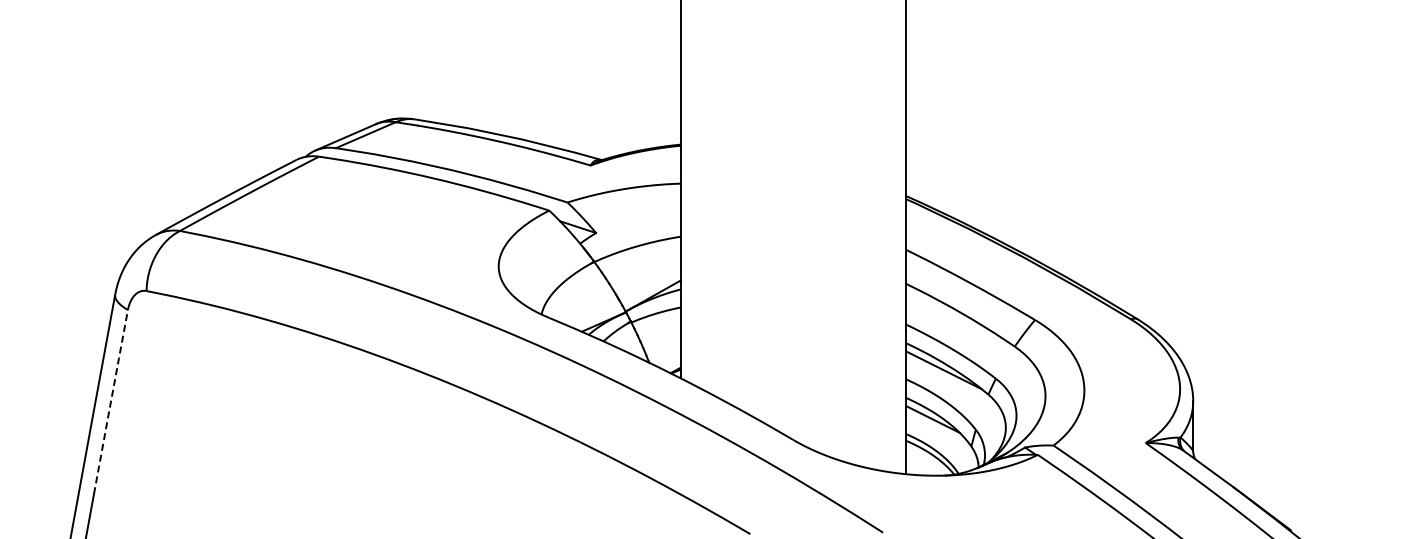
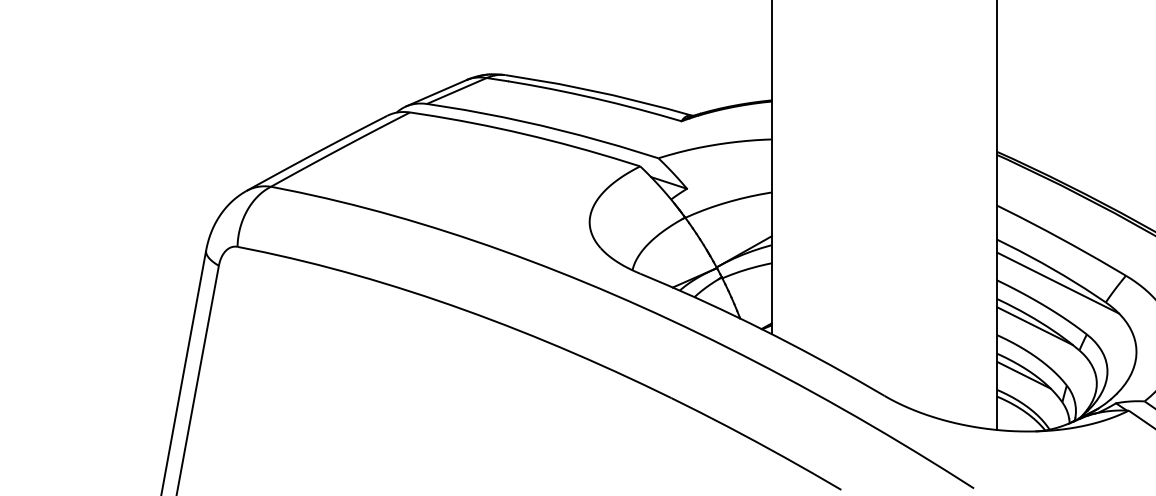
line: (967, 326) -> (1058, 282), added
line: (111, 401) -> (202, 357), dashed -> solid

